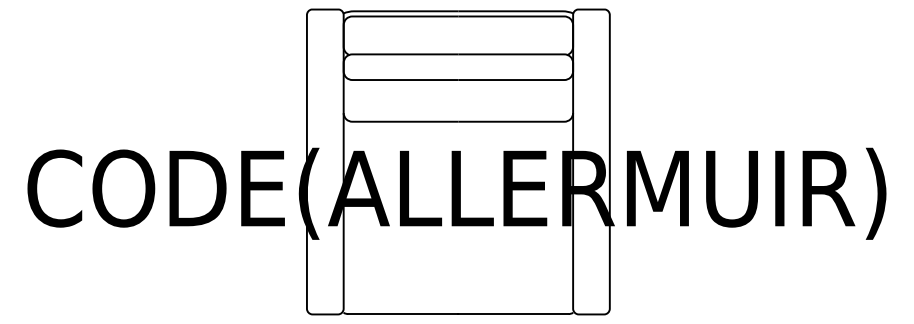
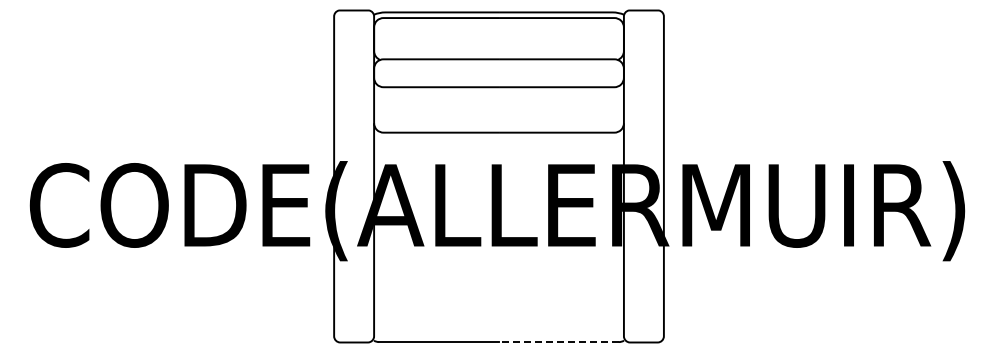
line: (513, 314) -> (558, 342), solid -> dashed

